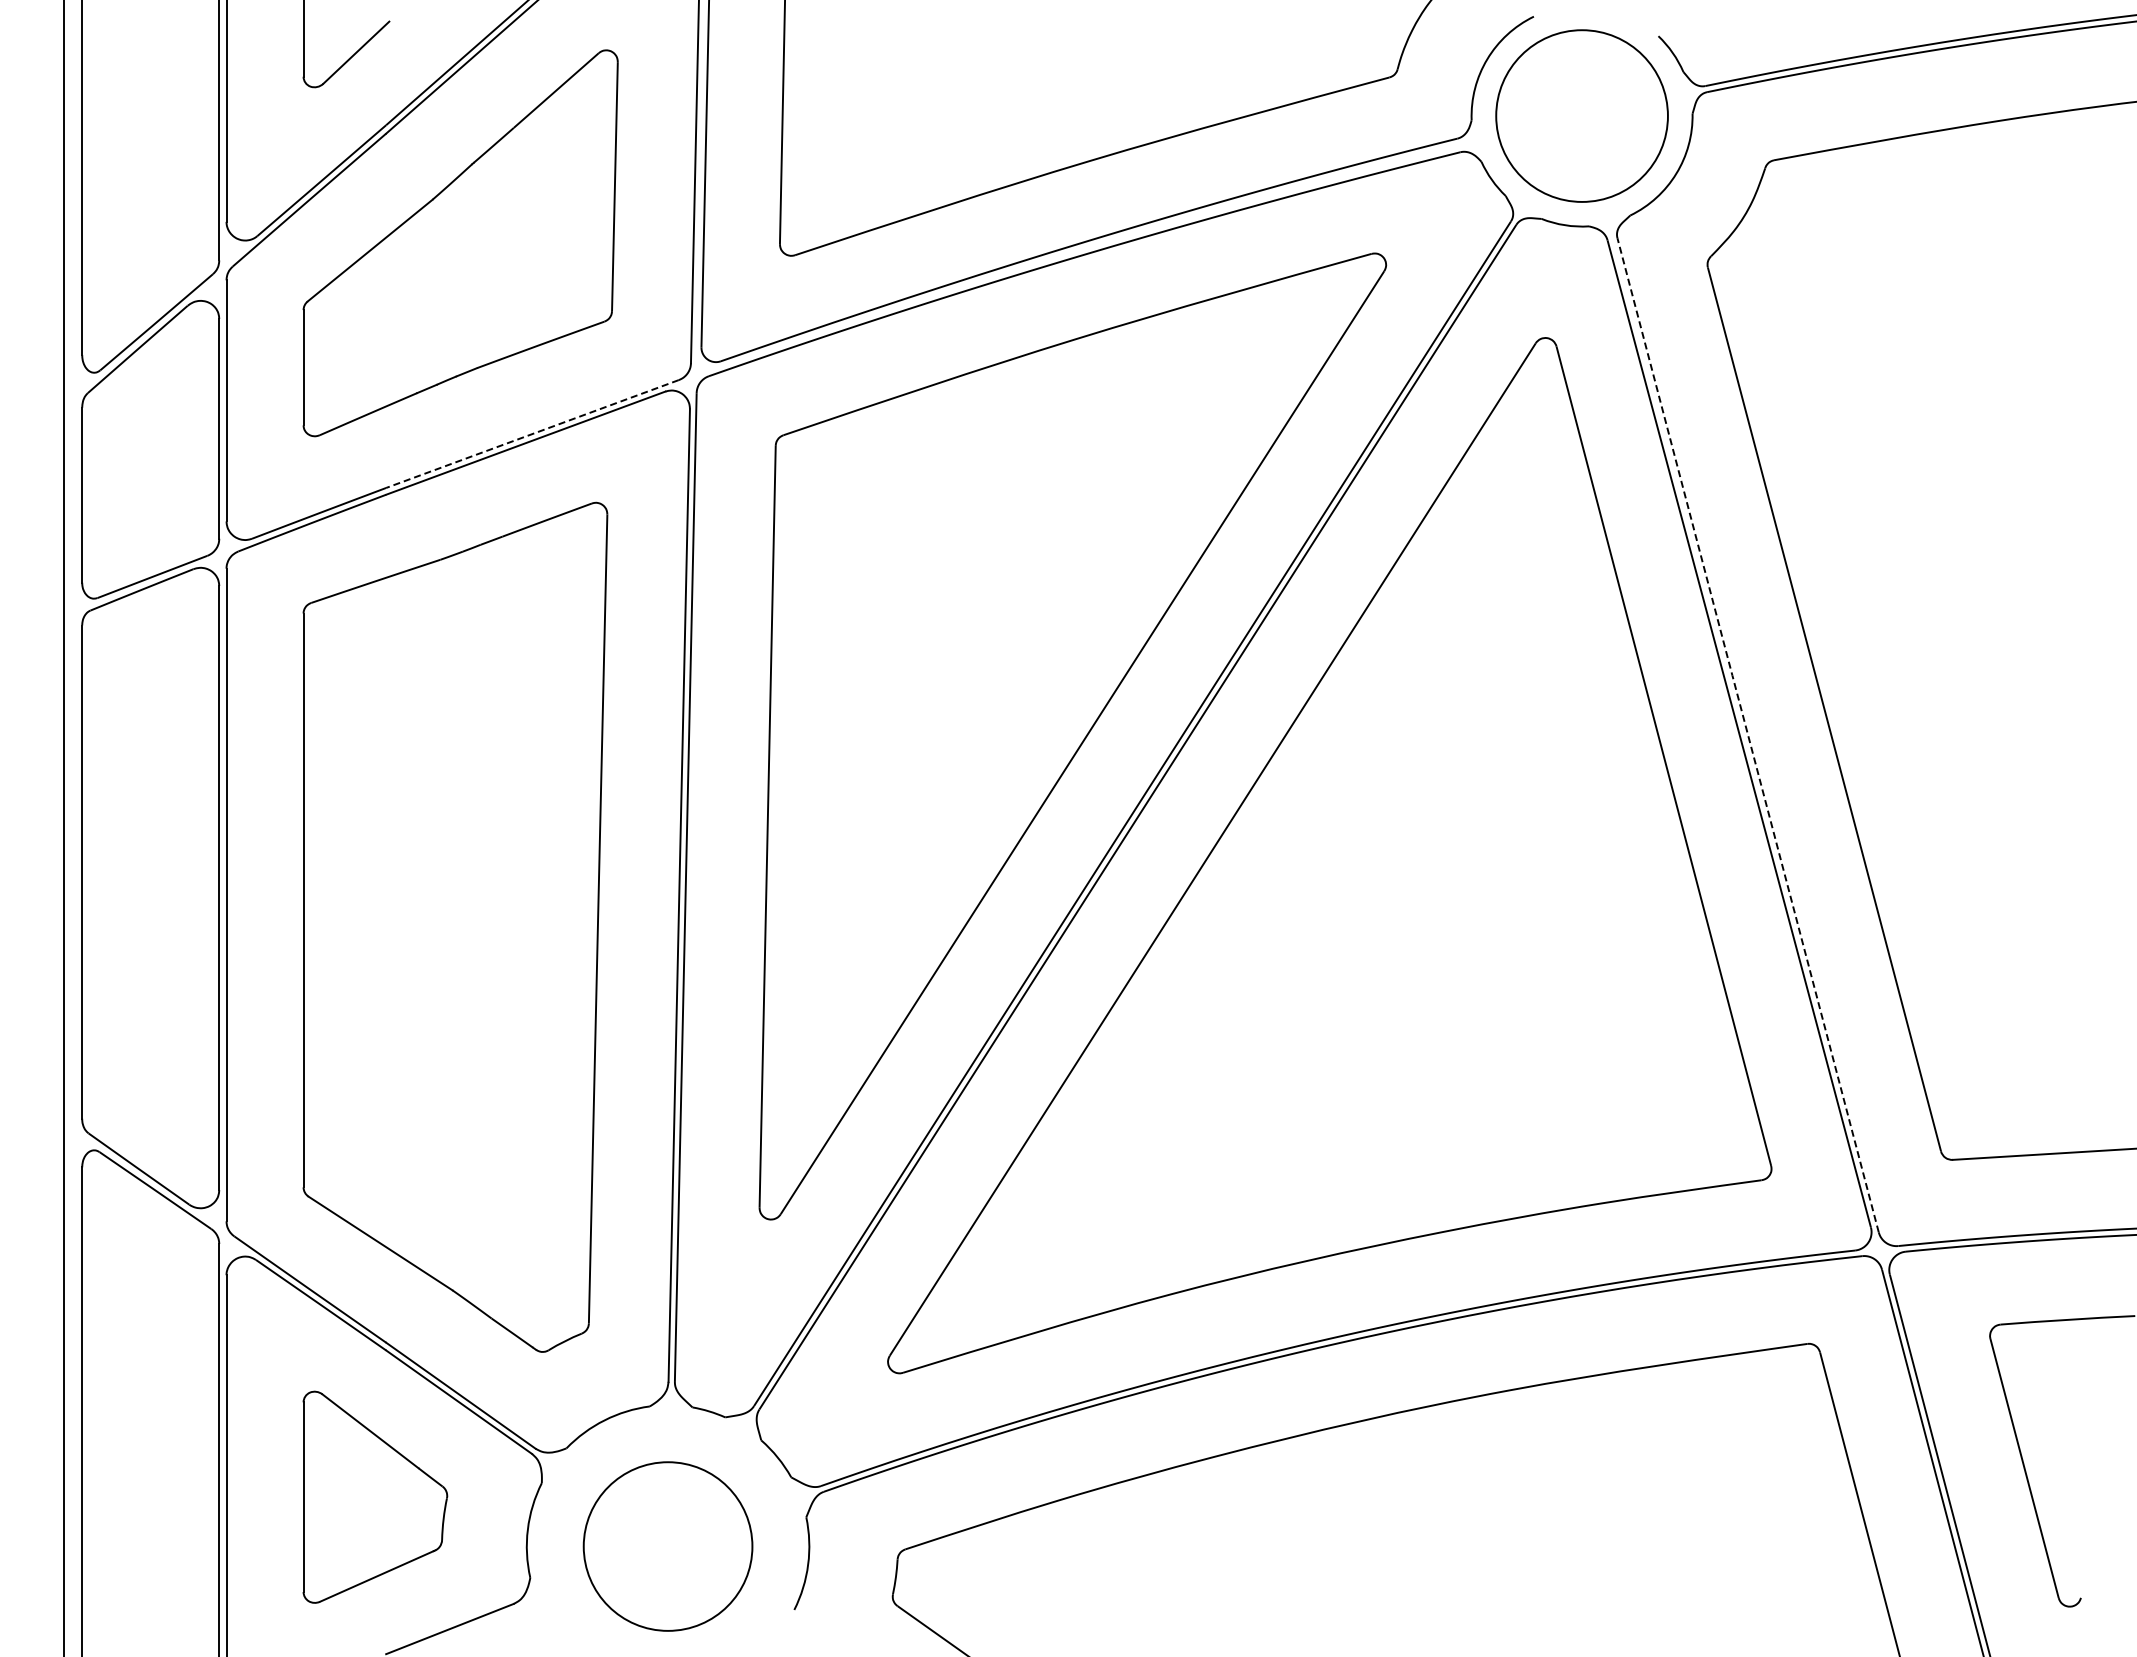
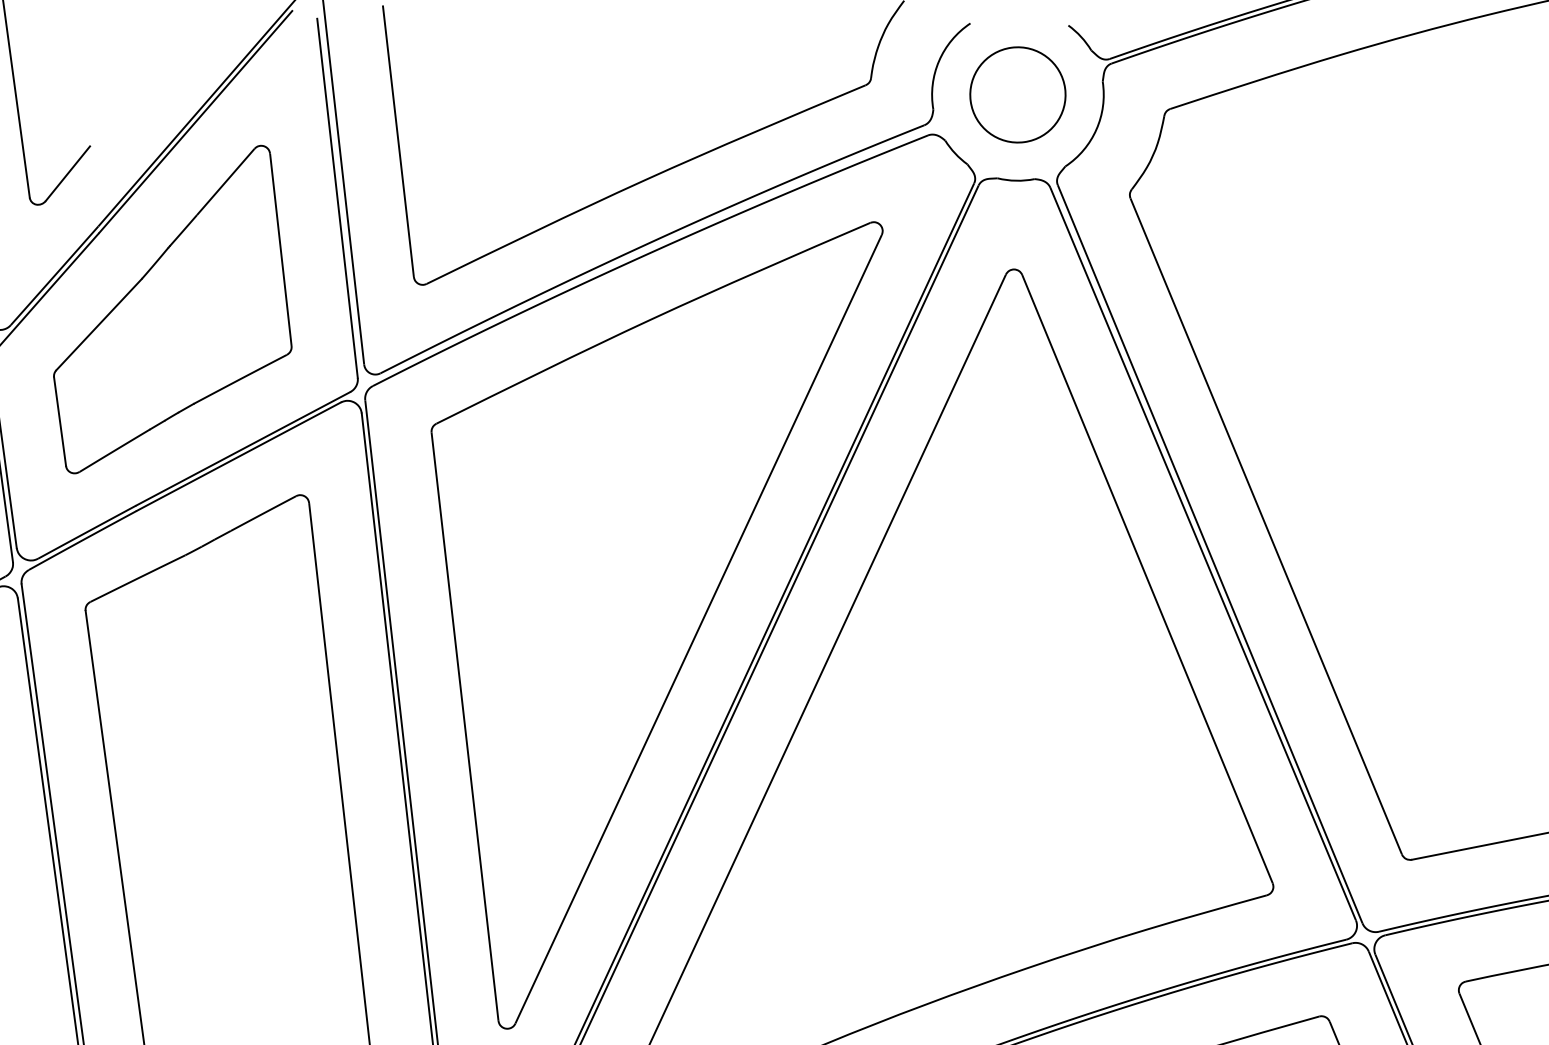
circle: (1581, 115) -> (1017, 94), size x0.71
line: (532, 434) -> (243, 449), dashed -> solid
line: (1747, 734) -> (1209, 553), dashed -> solid

